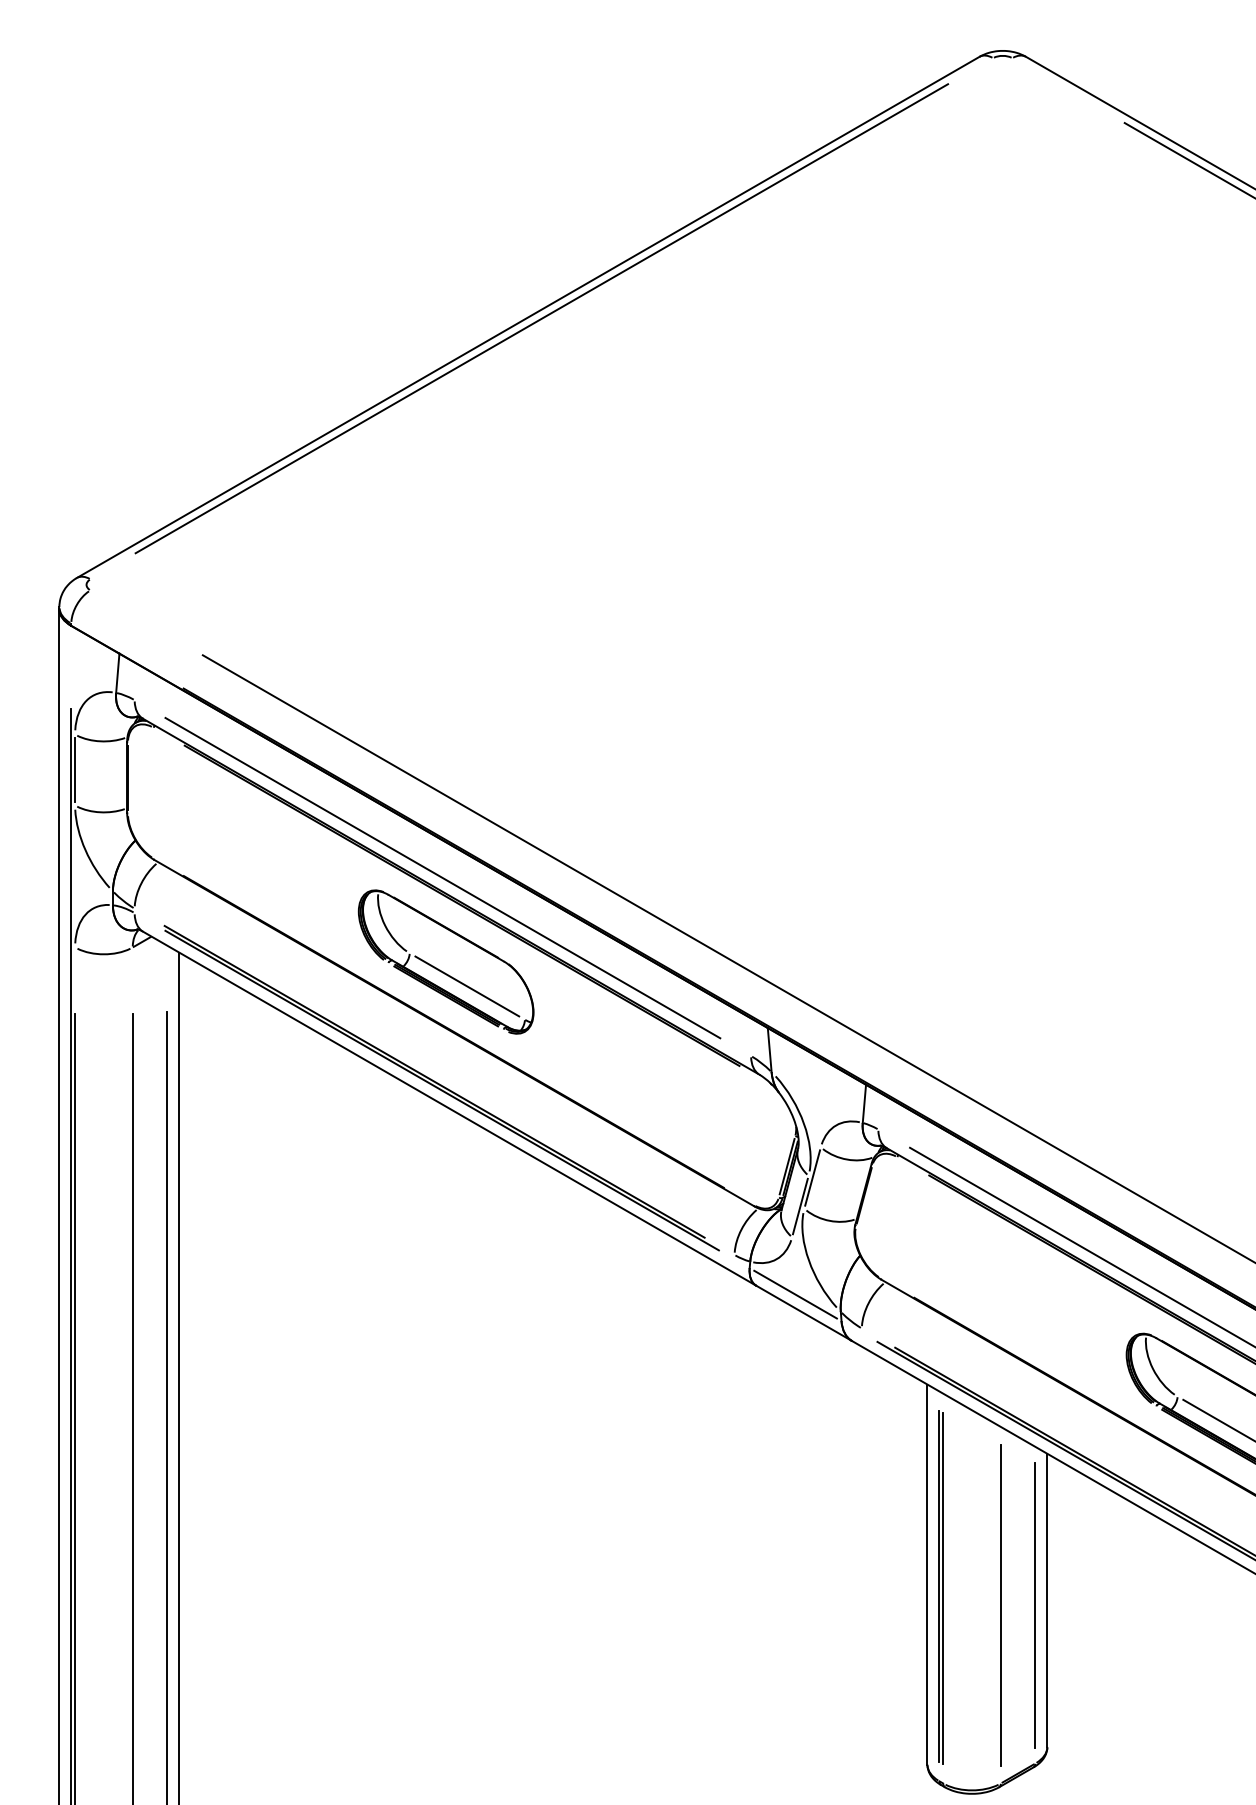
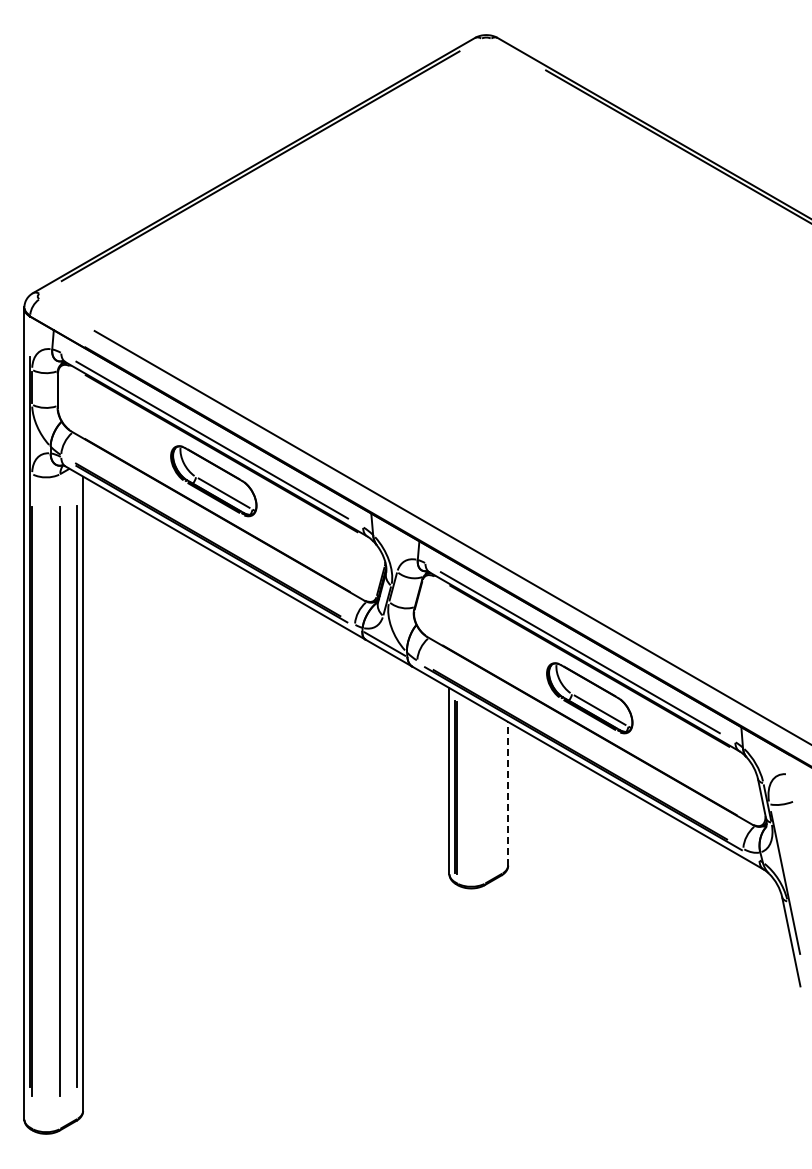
line: (1048, 1599) -> (508, 793), solid -> dashed
line: (1001, 1603) -> (485, 795), removed
line: (1035, 1603) -> (502, 795), removed

